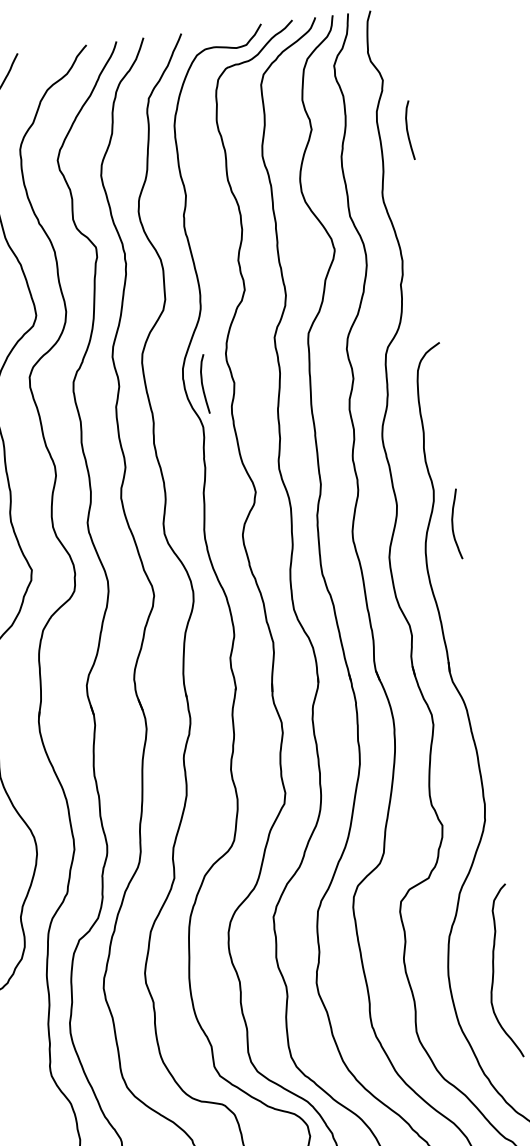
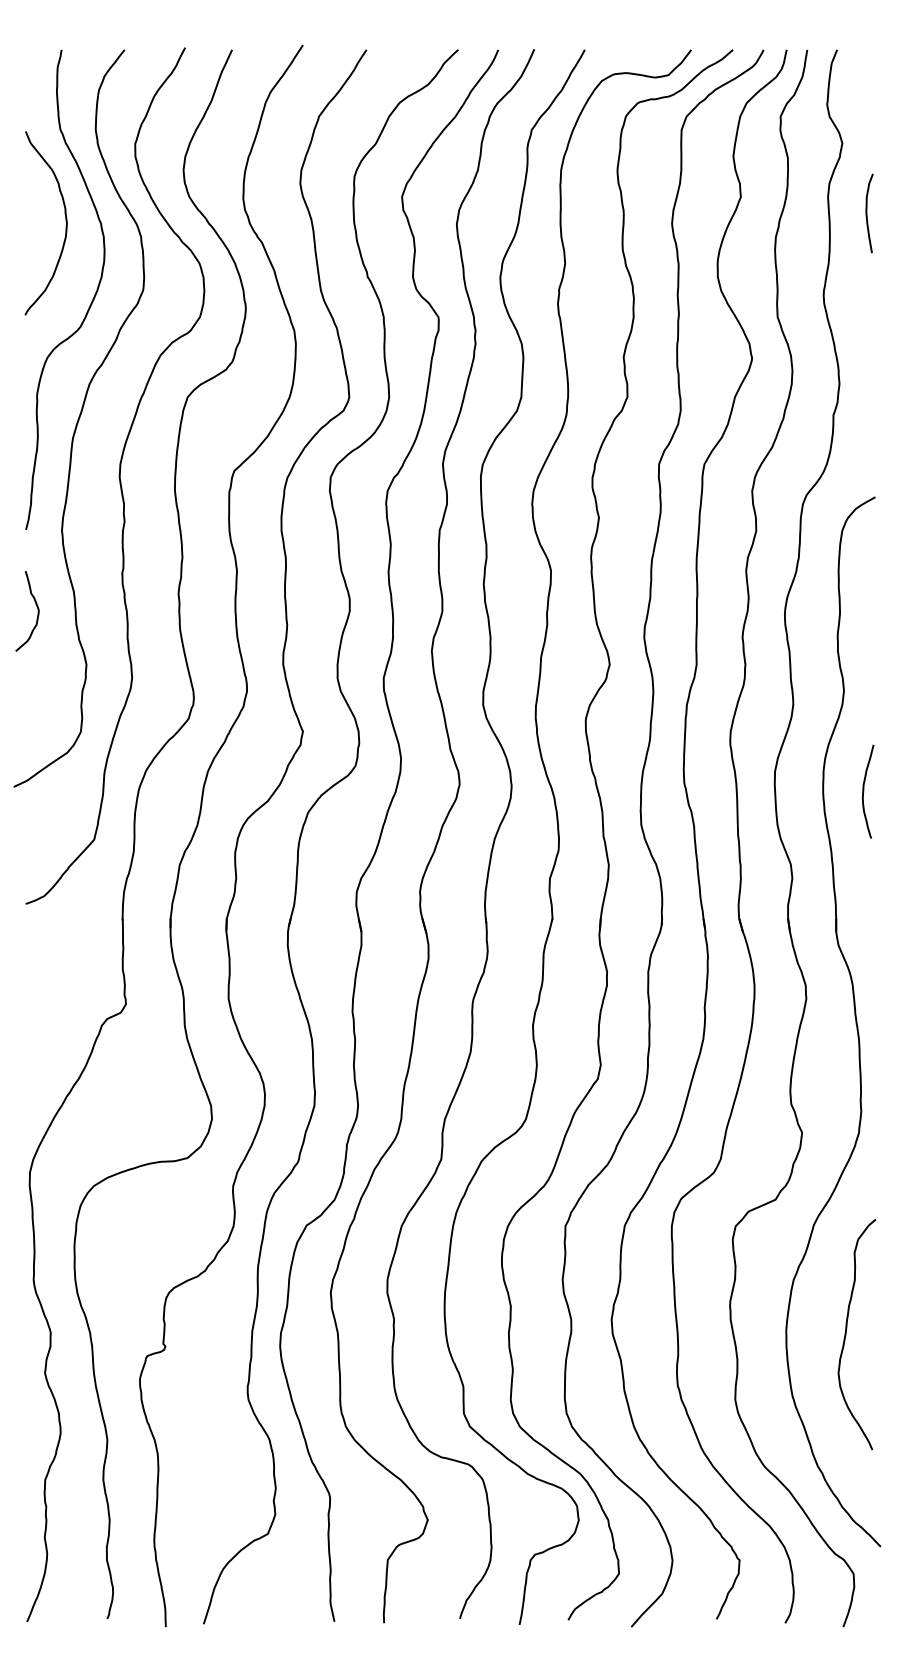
curve: (203, 384) -> (557, 514), removed
curve: (453, 524) -> (864, 791), moved

